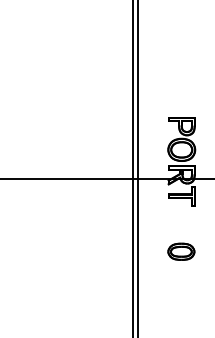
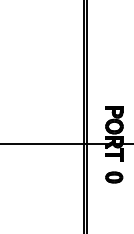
part: (181, 251) -> (114, 177), moved

